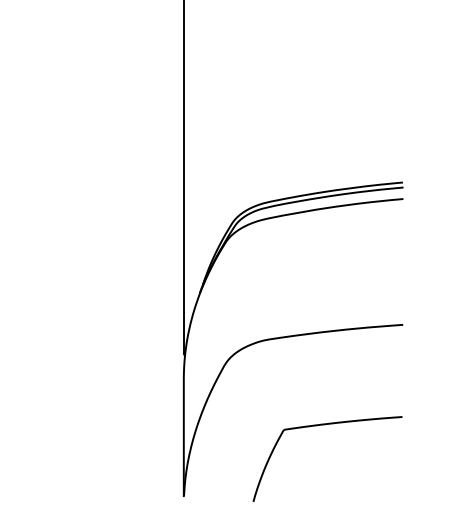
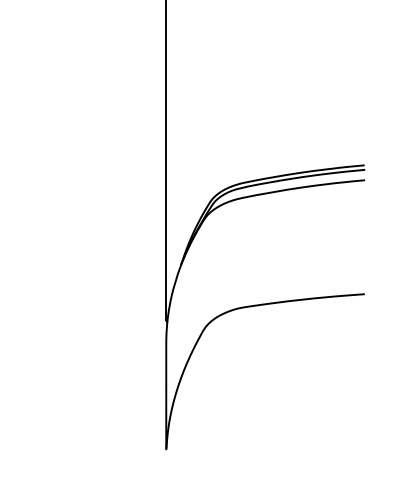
part: (324, 425) -> (293, 385), removed

